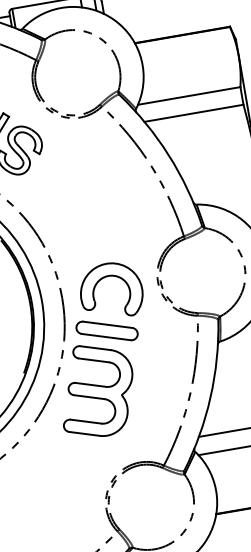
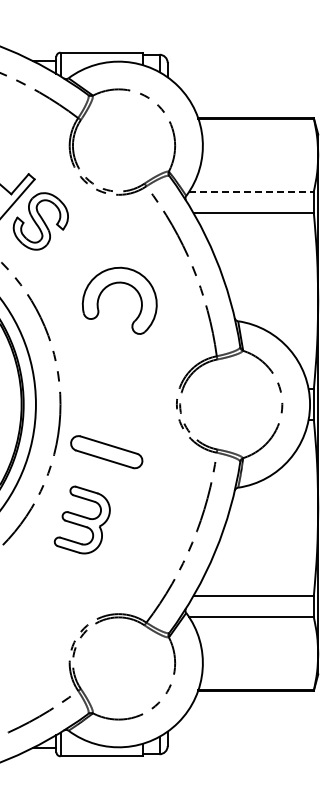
line: (189, 95) -> (252, 191), solid -> dashed
part: (104, 278) -> (114, 284), moved
part: (96, 389) -> (82, 519), size x0.6

